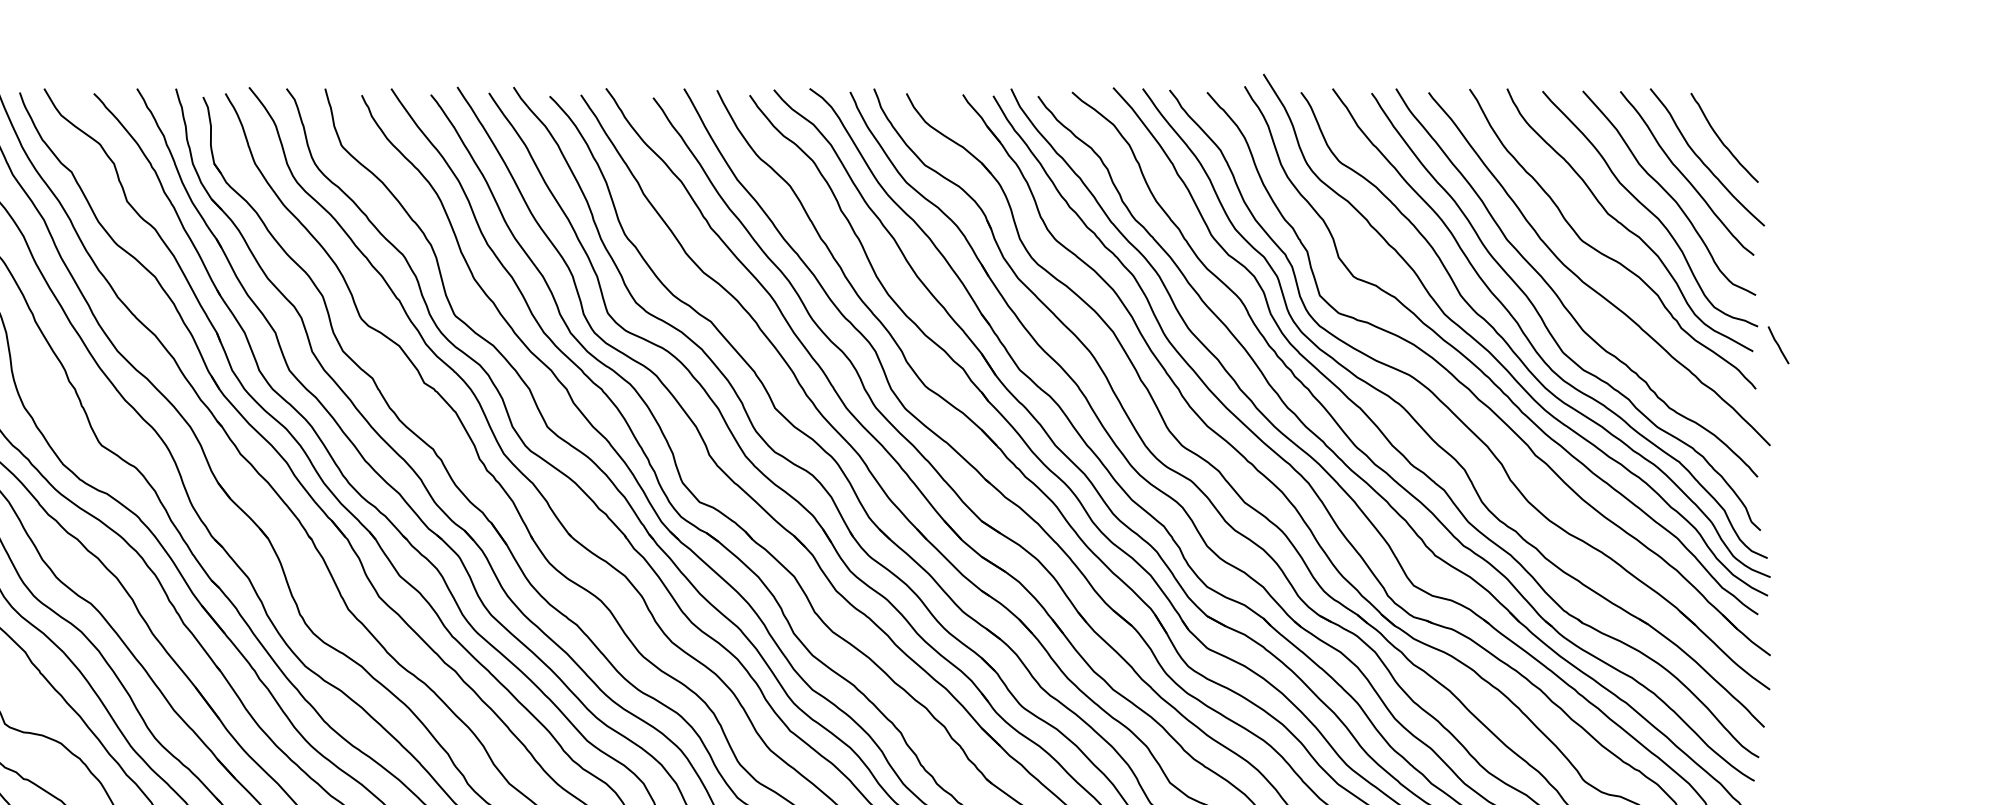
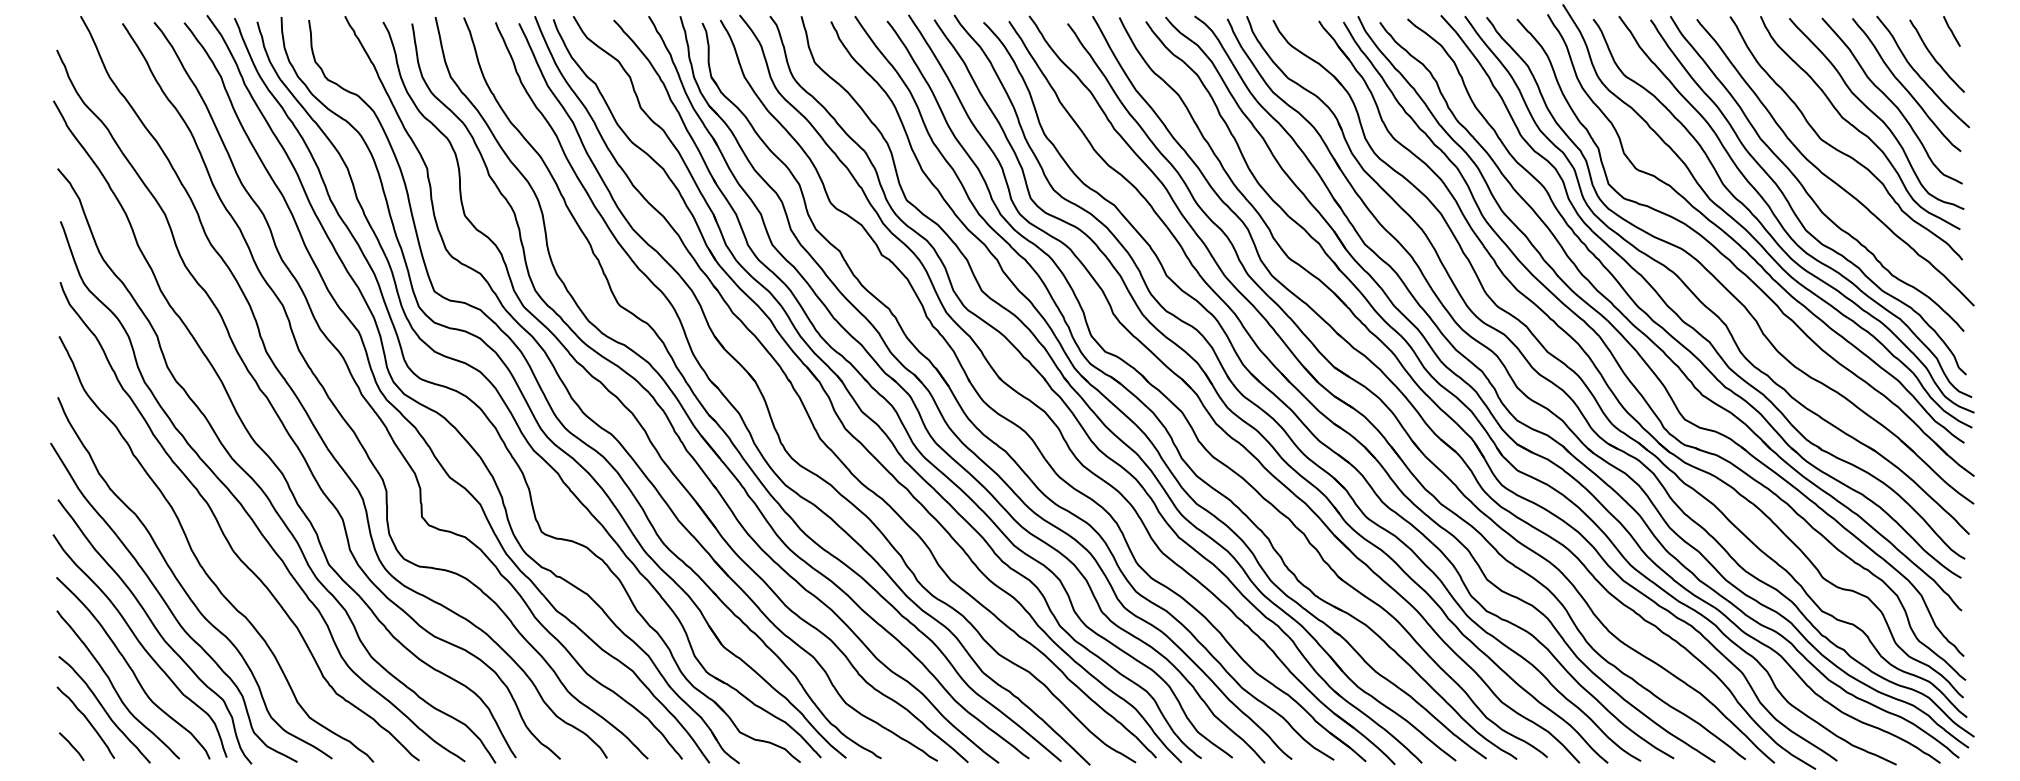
line: (1778, 345) -> (1951, 31), moved

